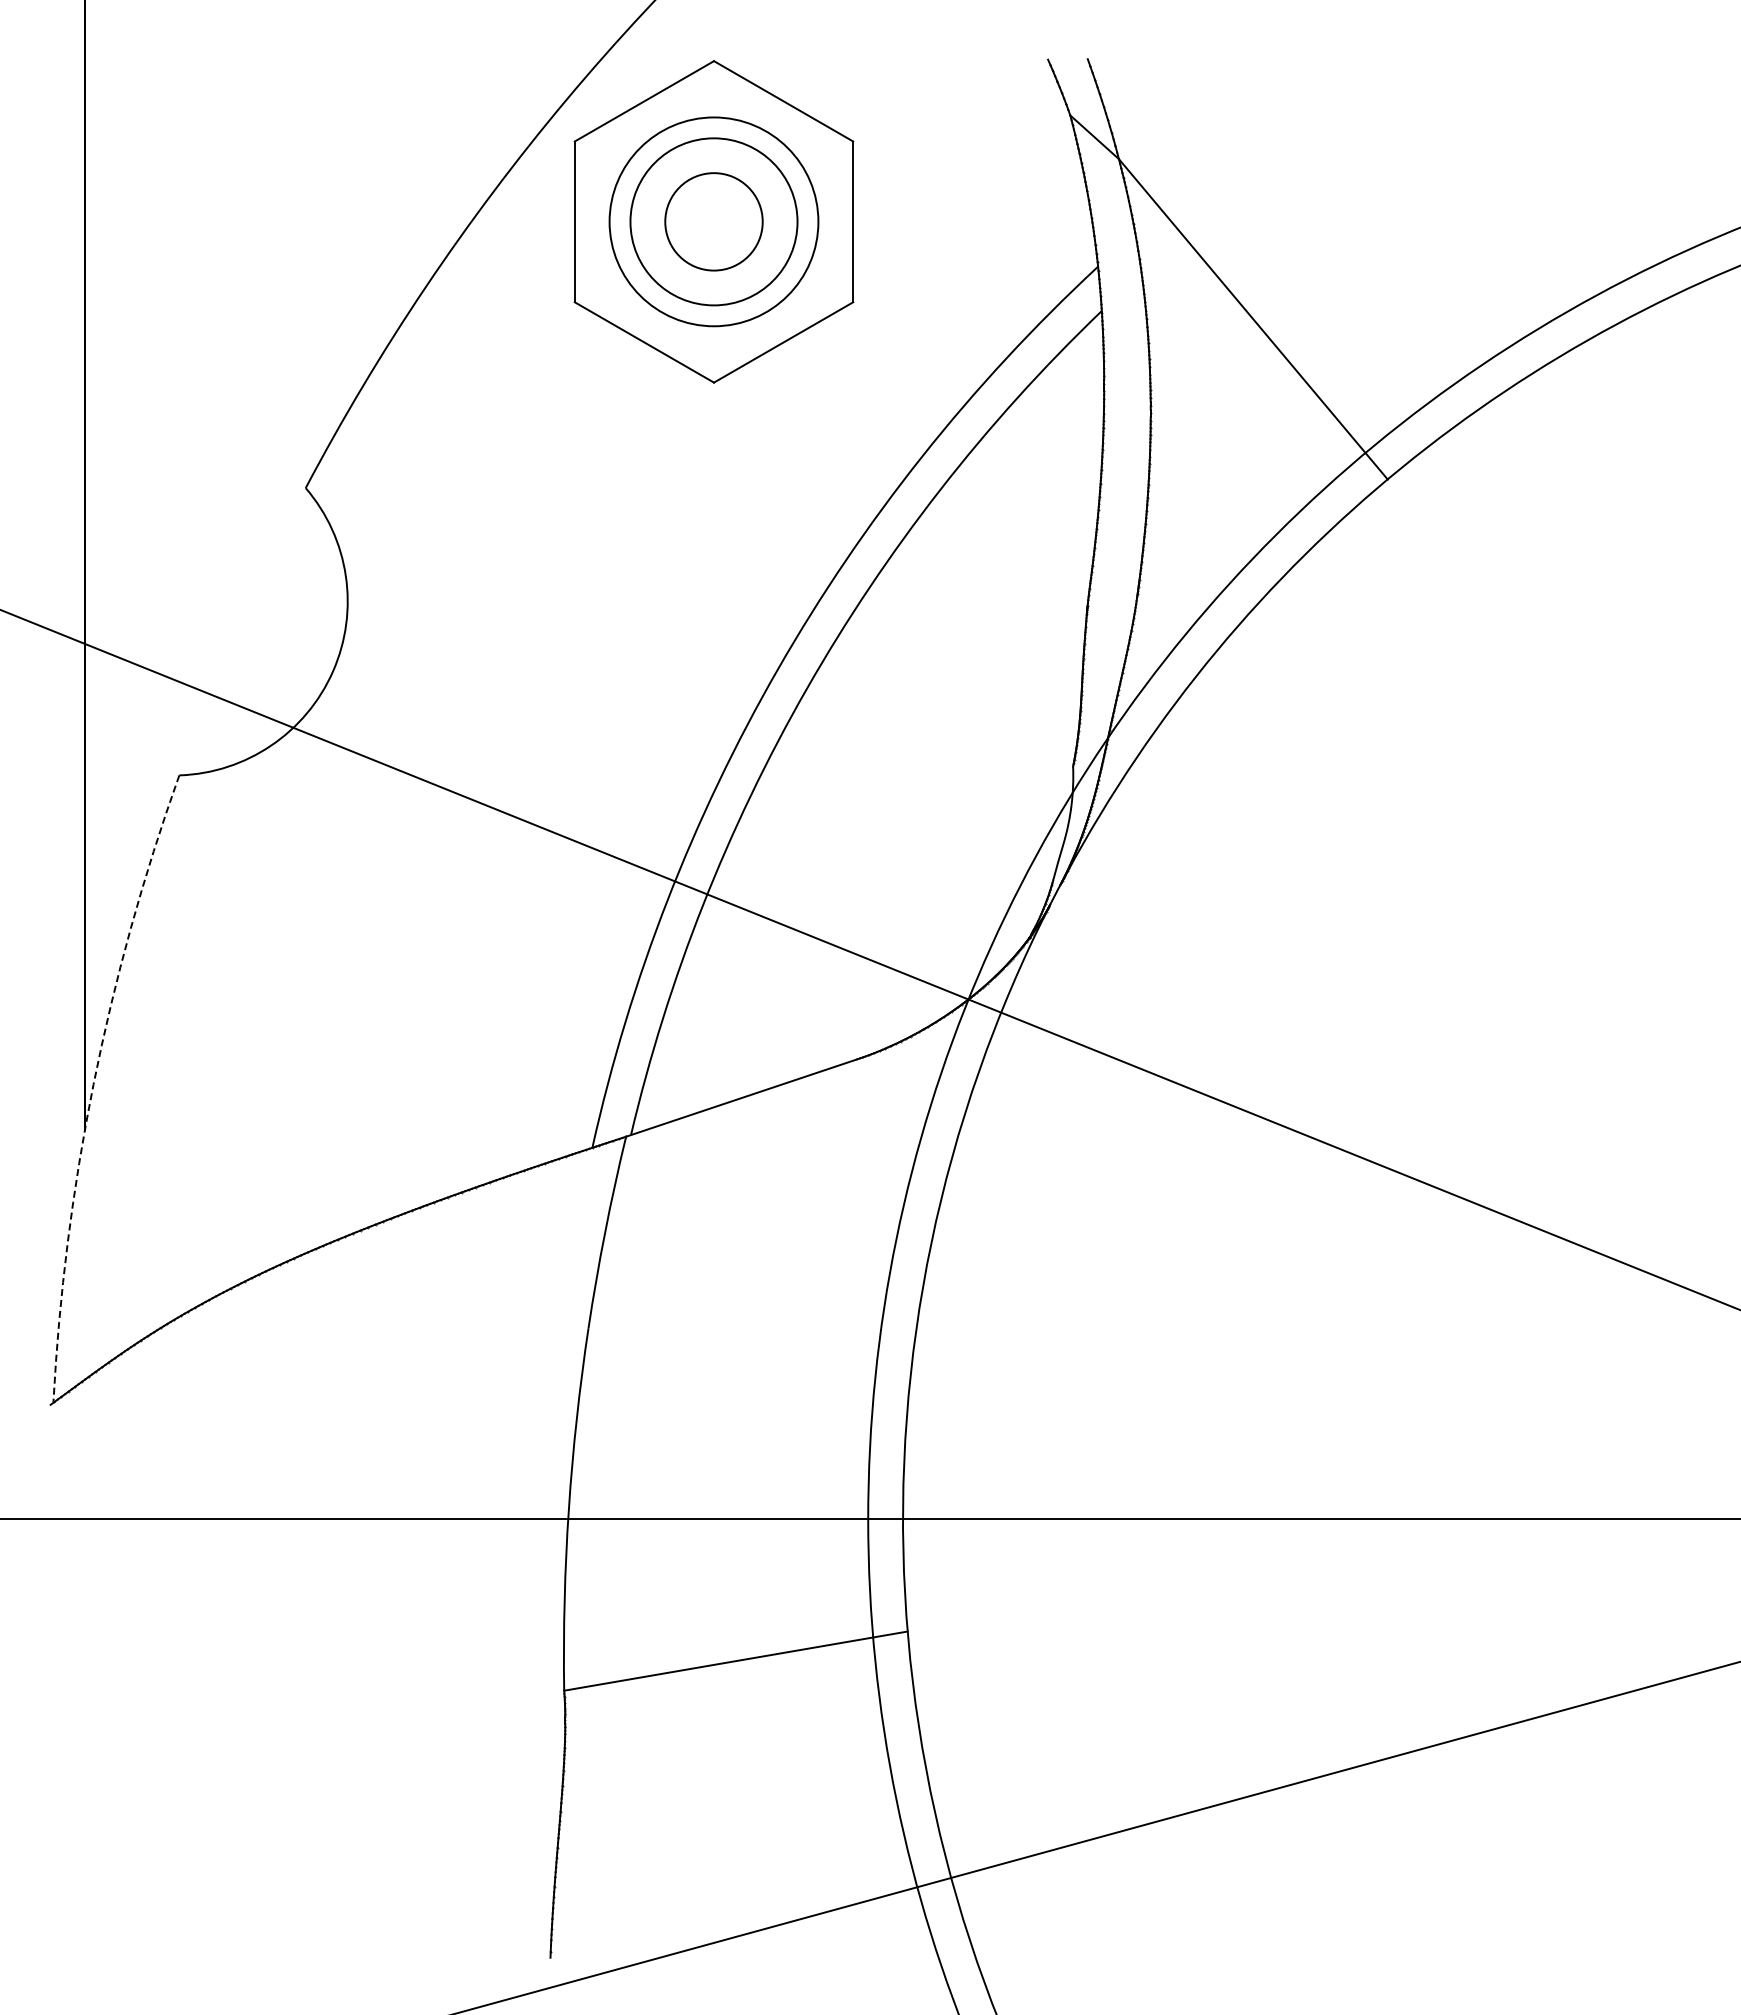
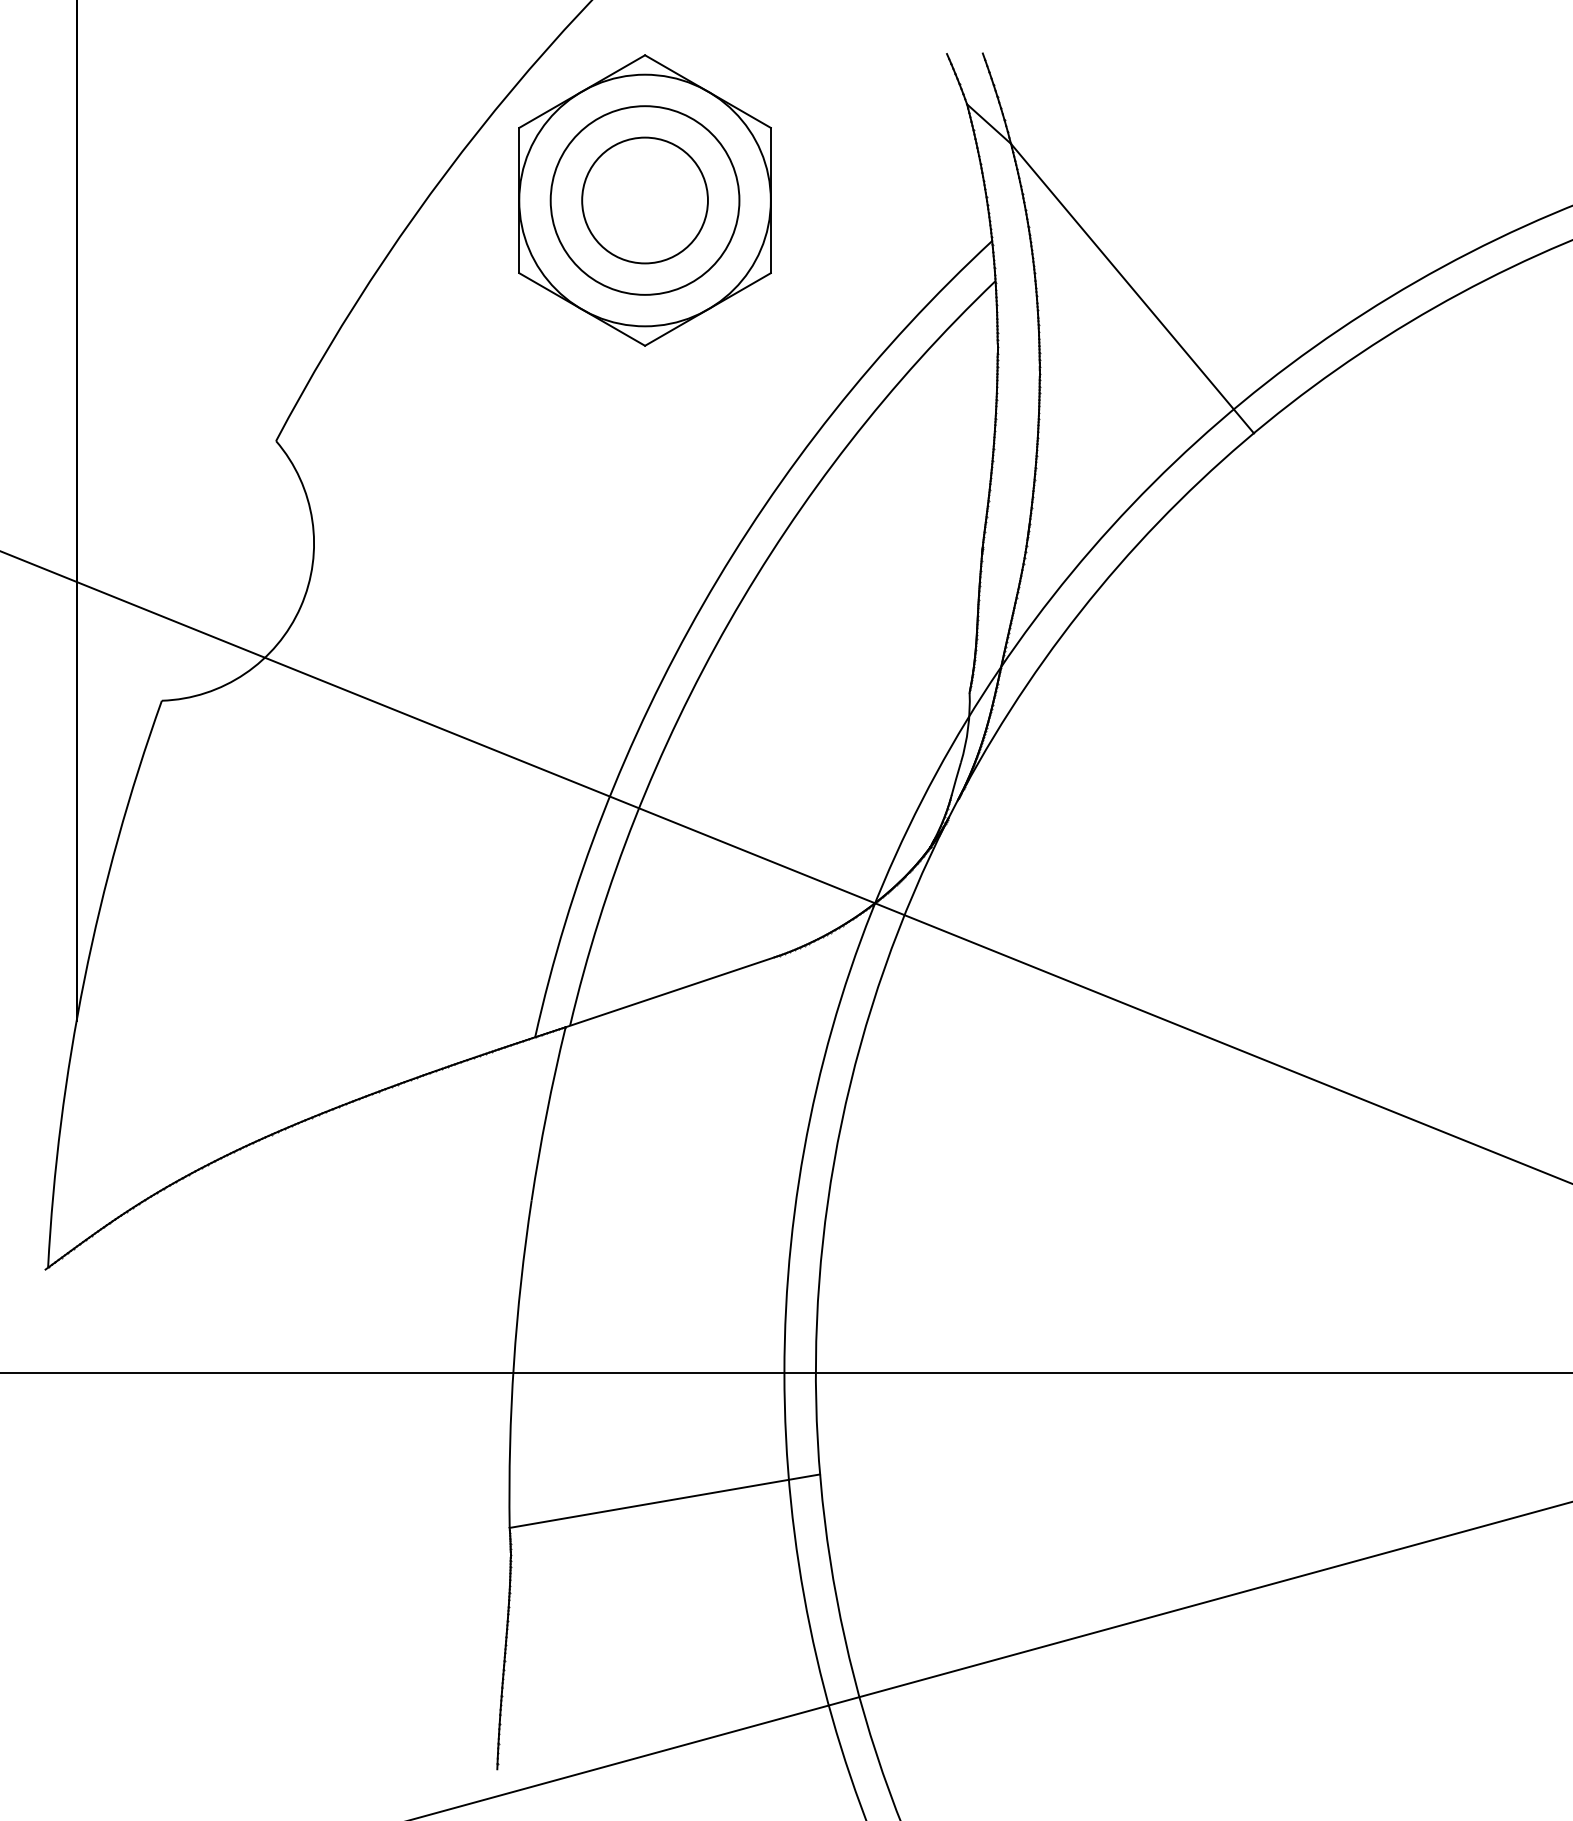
circle: (713, 221) -> (644, 200), size x1.43
circle: (713, 221) -> (644, 200), size x1.67
arc: (93, 1084) -> (84, 980), dashed -> solid

